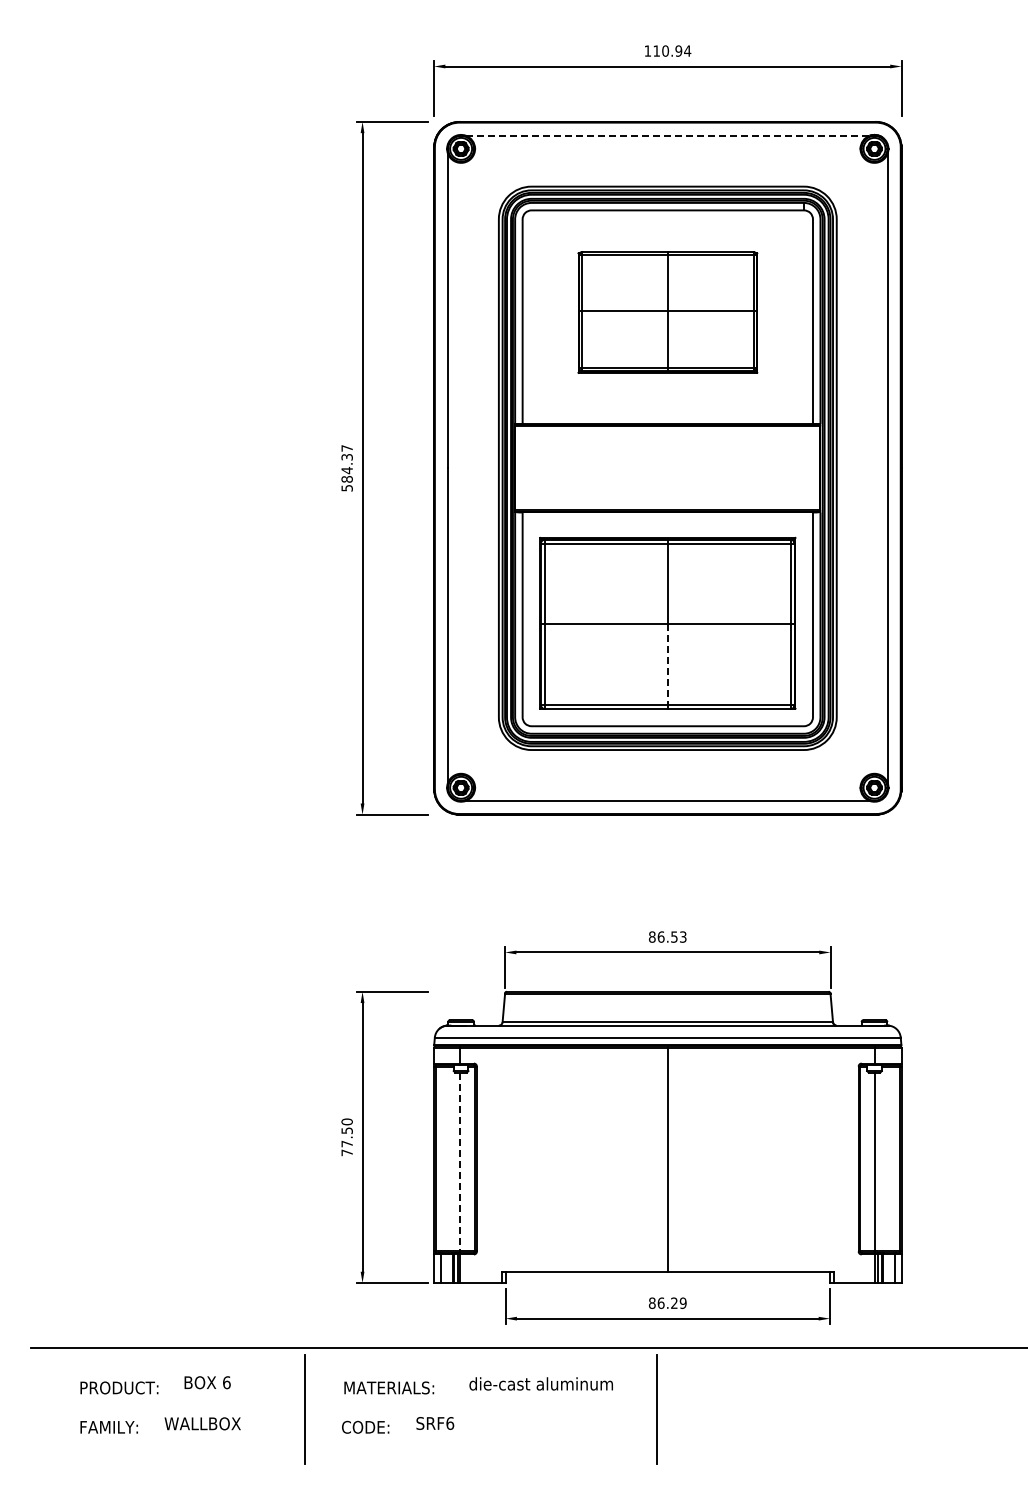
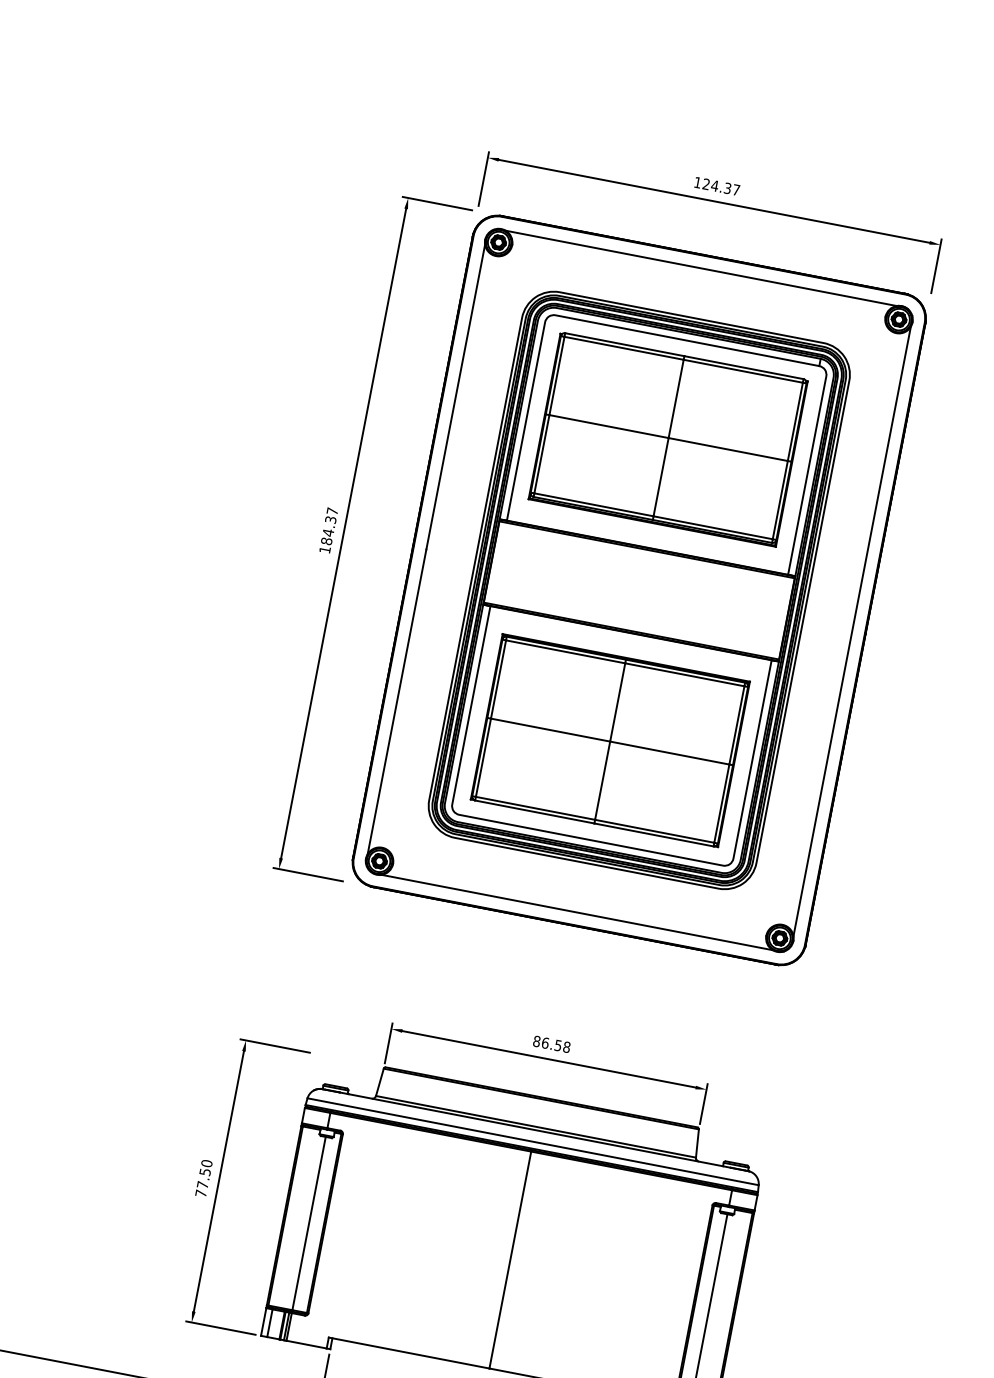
text: (672, 50) -> (721, 186), 110.94 -> 124.37
line: (667, 135) -> (701, 268), dashed -> solid
part: (667, 312) -> (668, 439), size x1.43
text: (346, 488) -> (324, 550), 584.37 -> 184.37
line: (667, 665) -> (602, 781), dashed -> solid
text: (682, 936) -> (566, 1046), 86.53 -> 86.58
line: (460, 1162) -> (309, 1224), dashed -> solid

